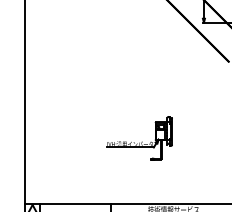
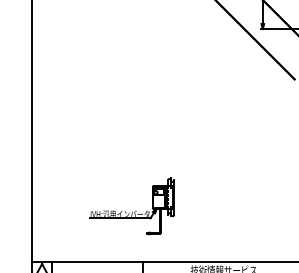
part: (139, 138) -> (132, 206), moved

